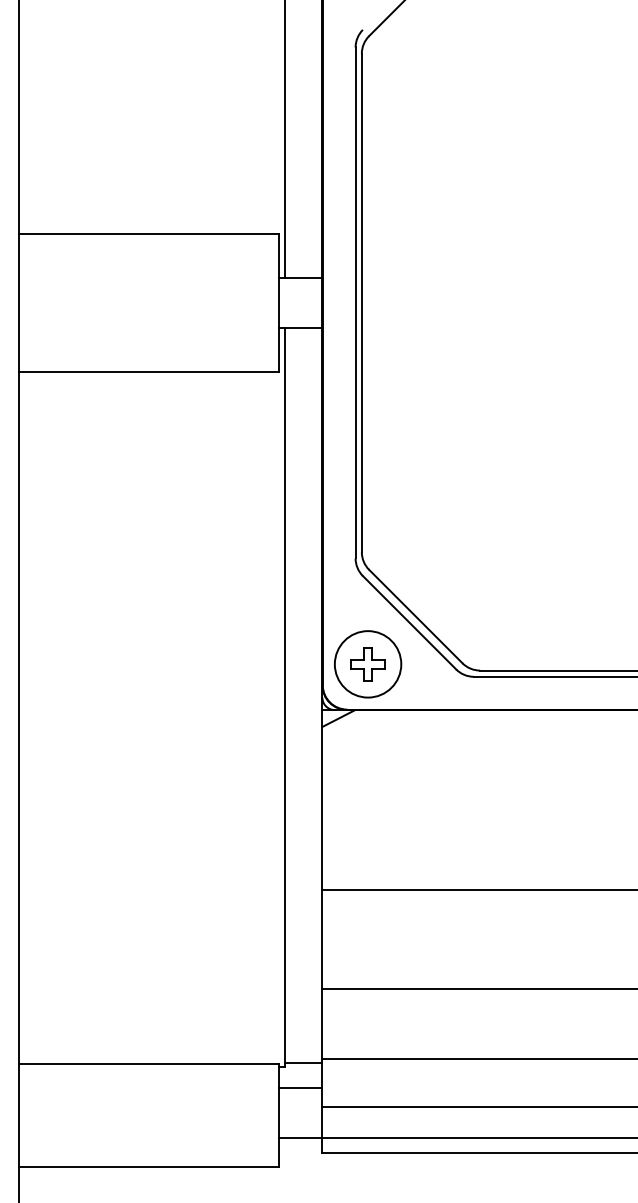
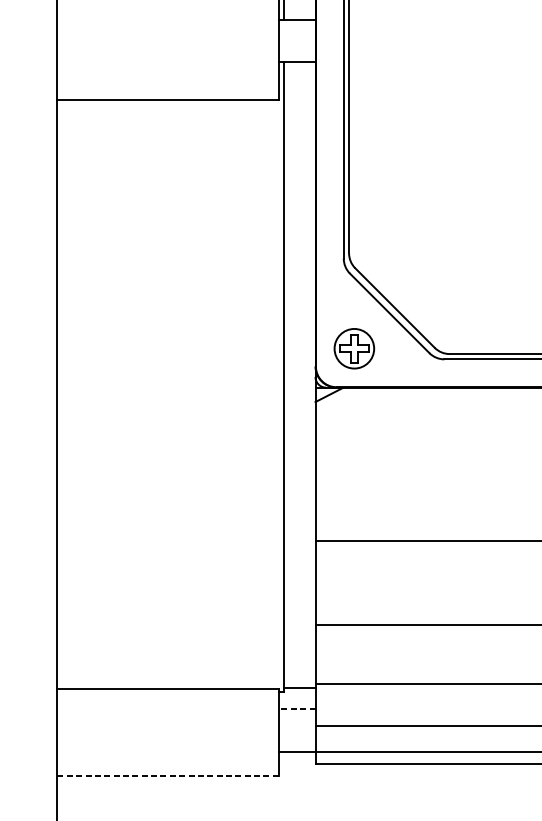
circle: (367, 664) -> (353, 348), size x0.7
line: (300, 1087) -> (296, 708), solid -> dashed
line: (149, 1166) -> (168, 776), solid -> dashed

